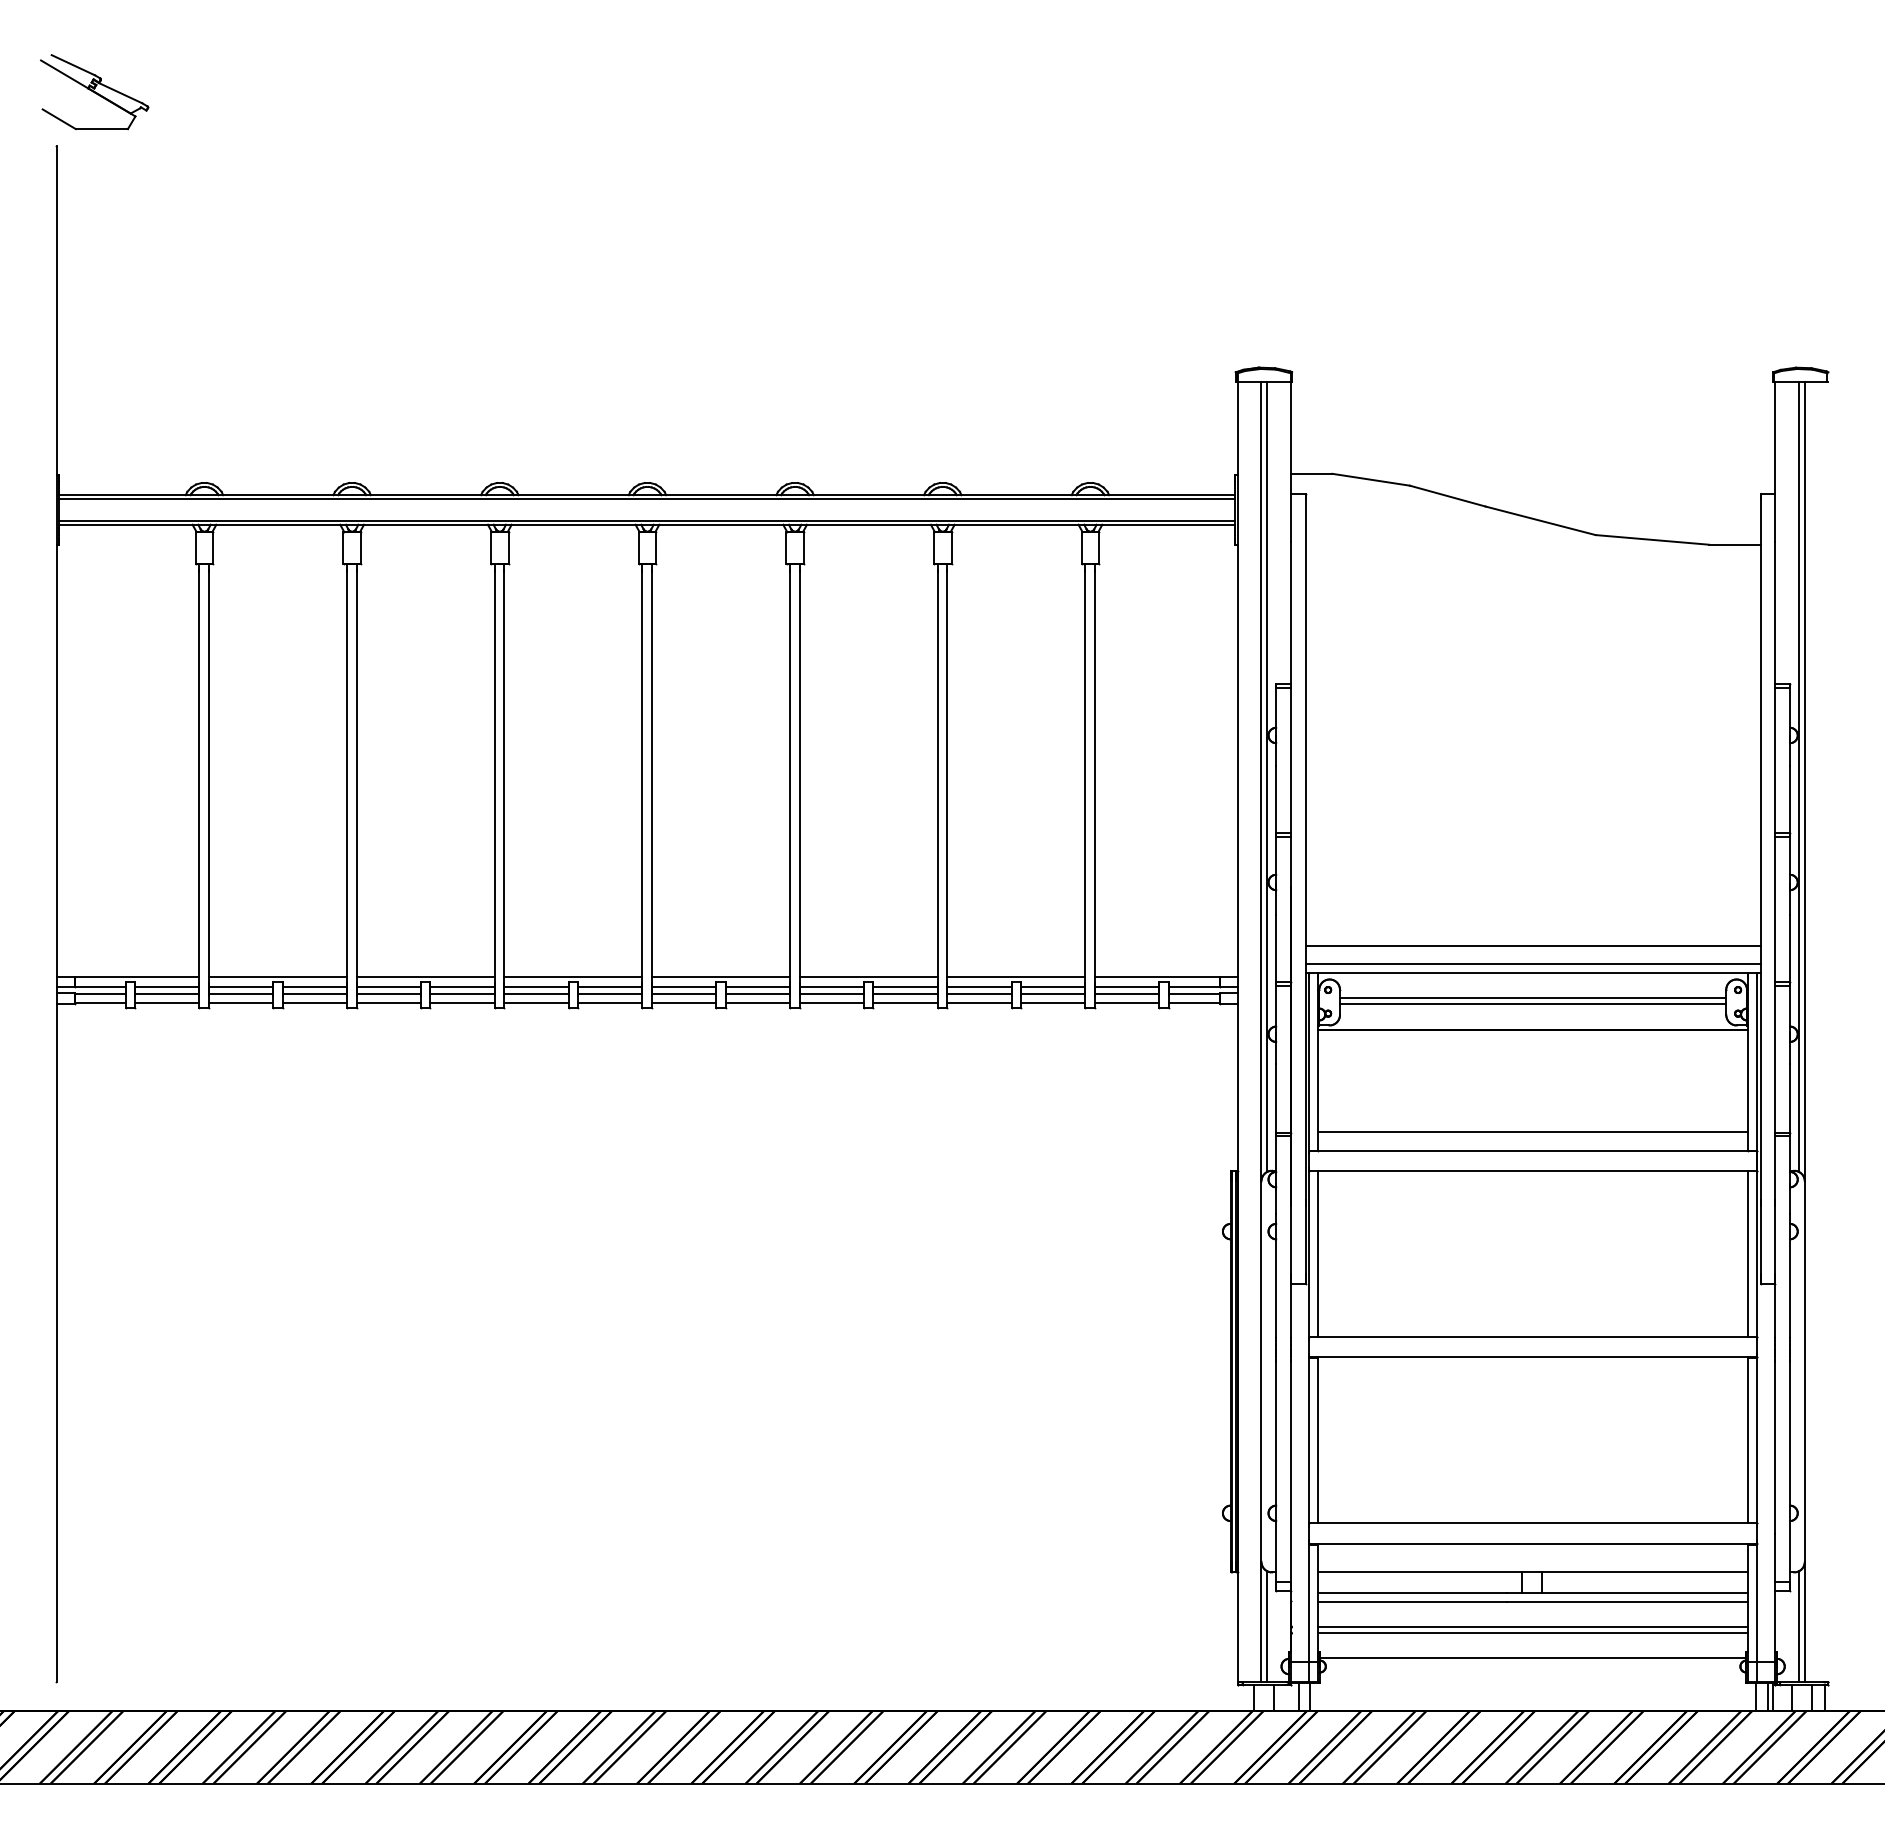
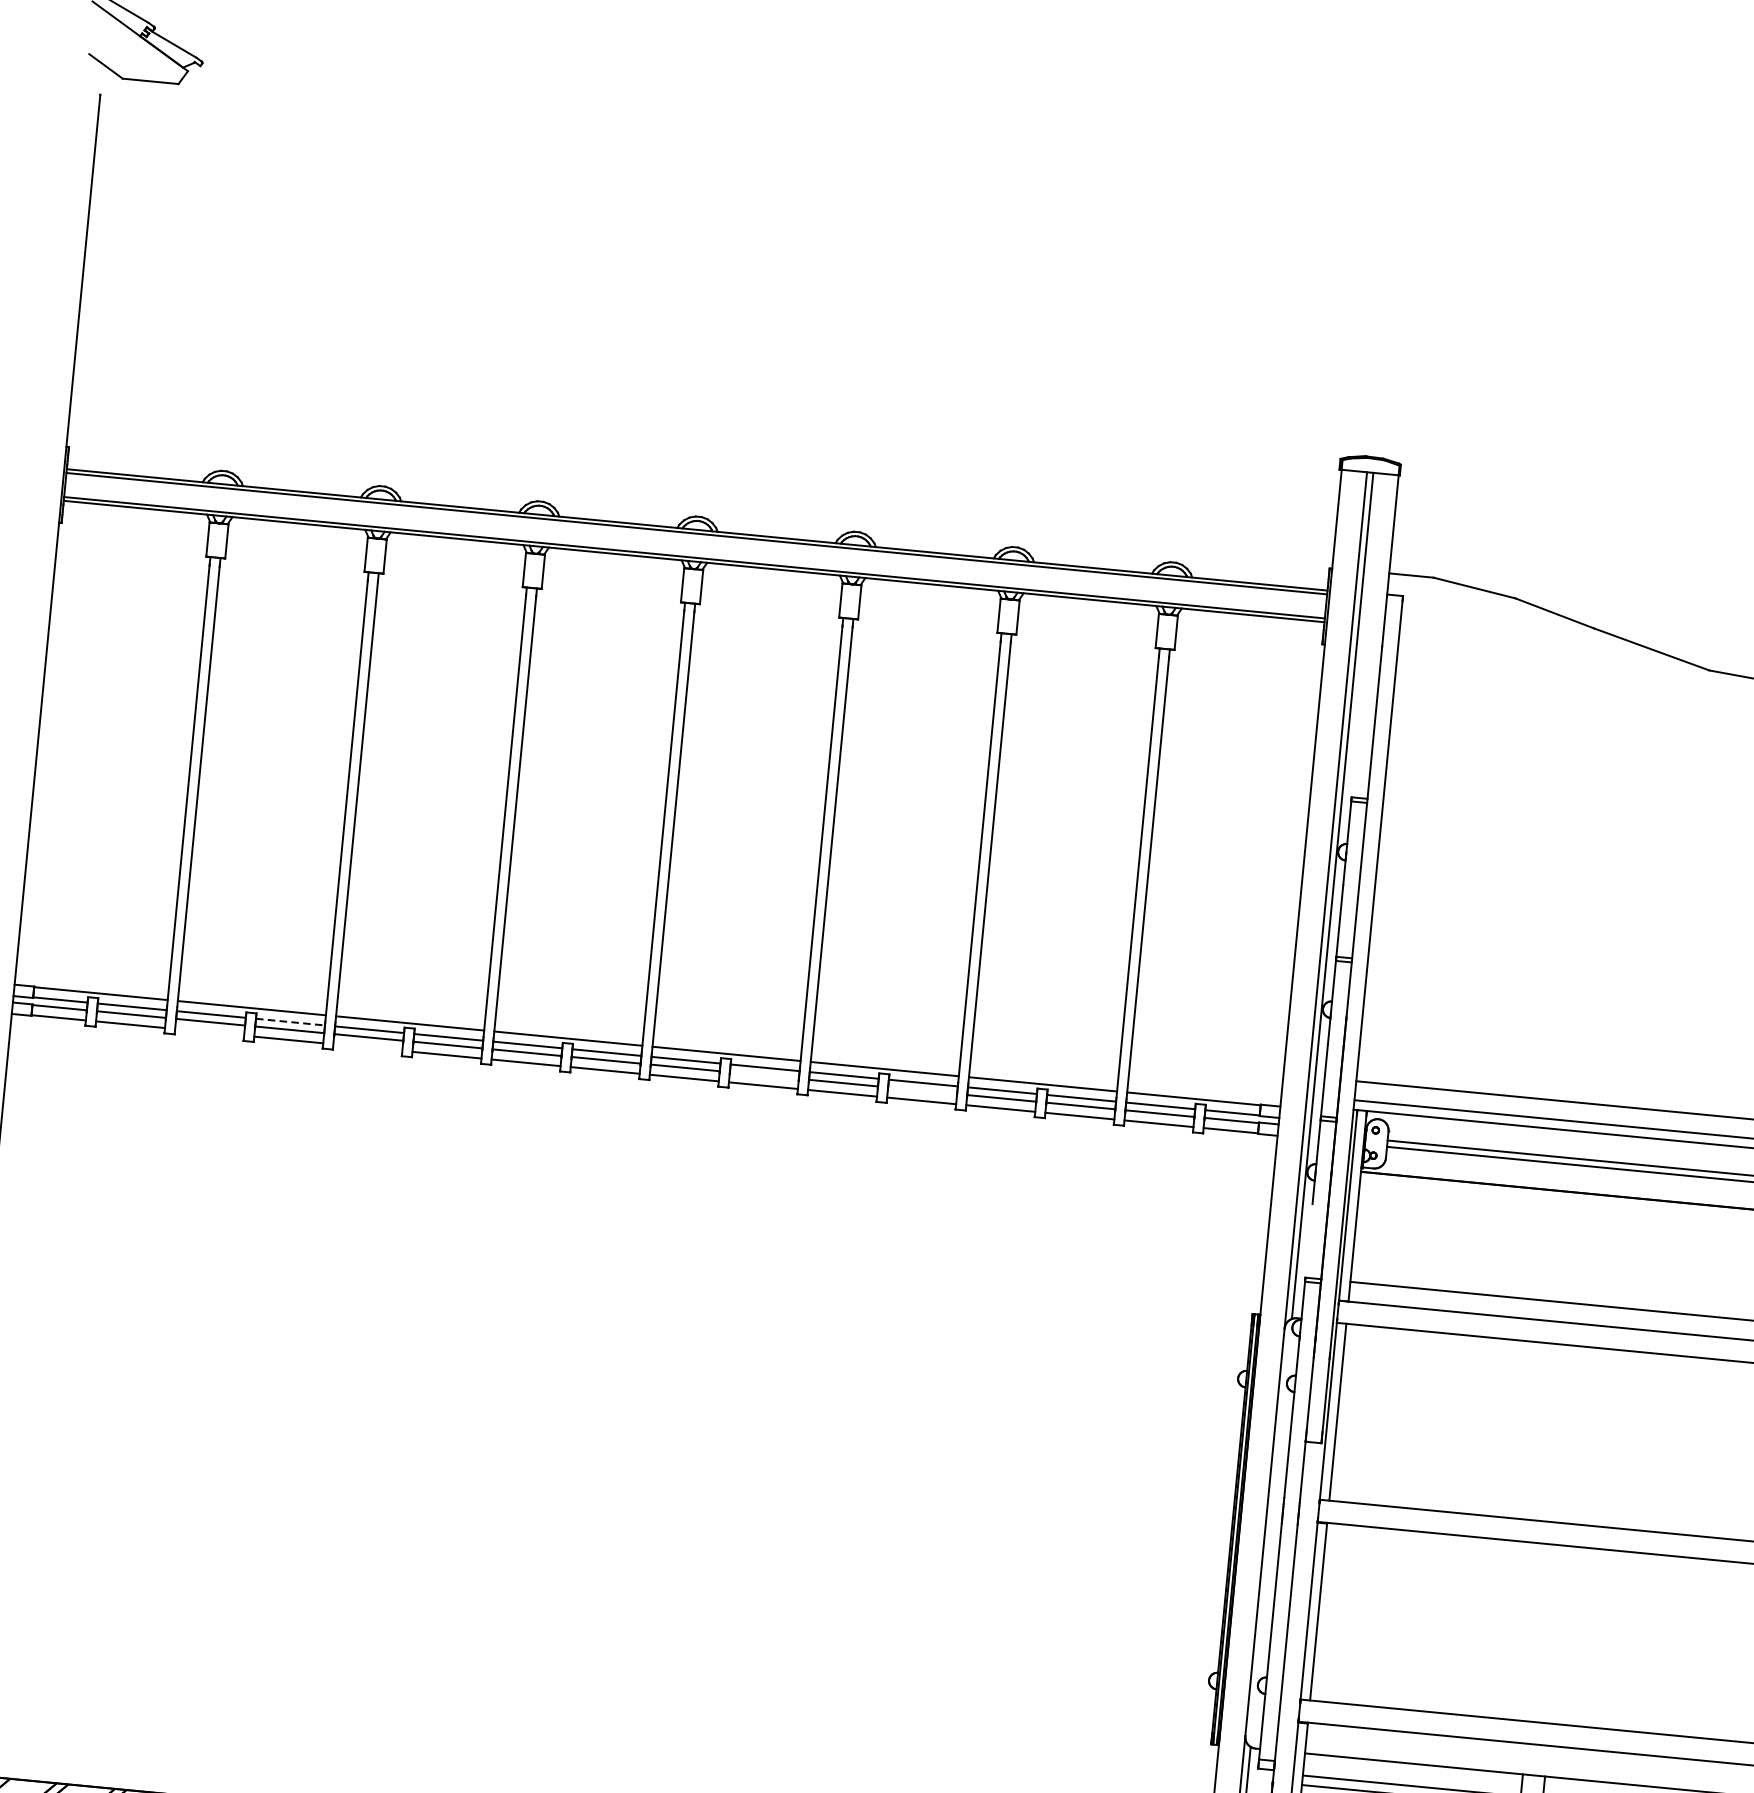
line: (315, 986) -> (291, 1022), solid -> dashed
line: (757, 993) -> (763, 1075), removed
line: (905, 993) -> (922, 1090), removed
line: (240, 1003) -> (208, 1032), removed
line: (388, 1003) -> (367, 1047), removed
line: (1276, 1097) -> (1309, 1240), removed

